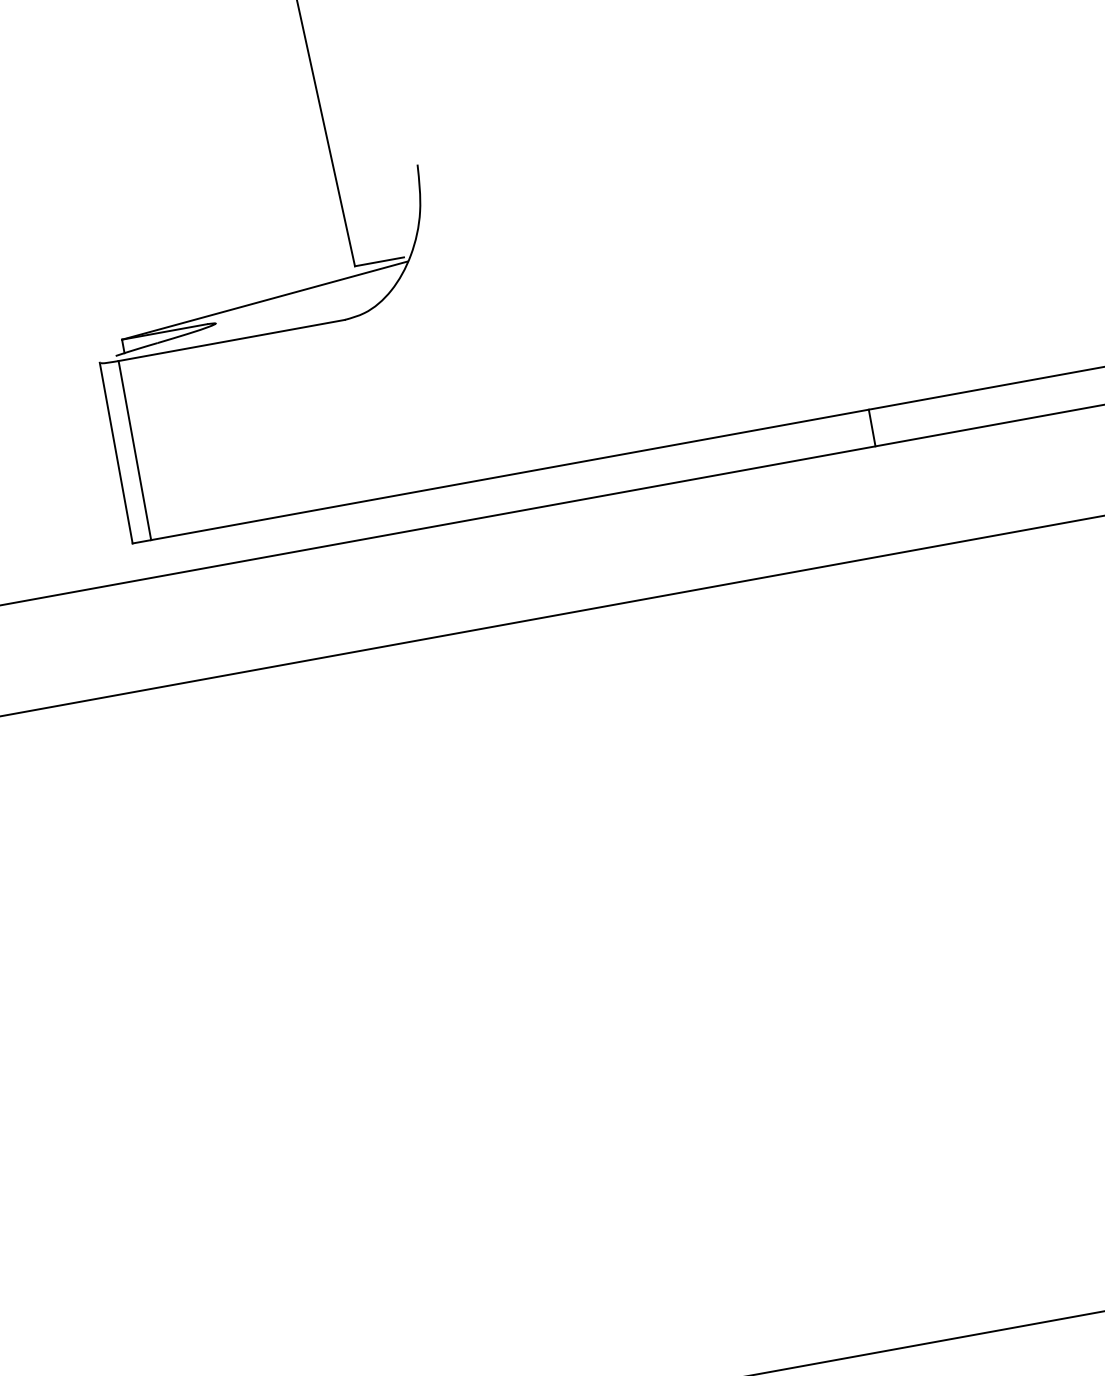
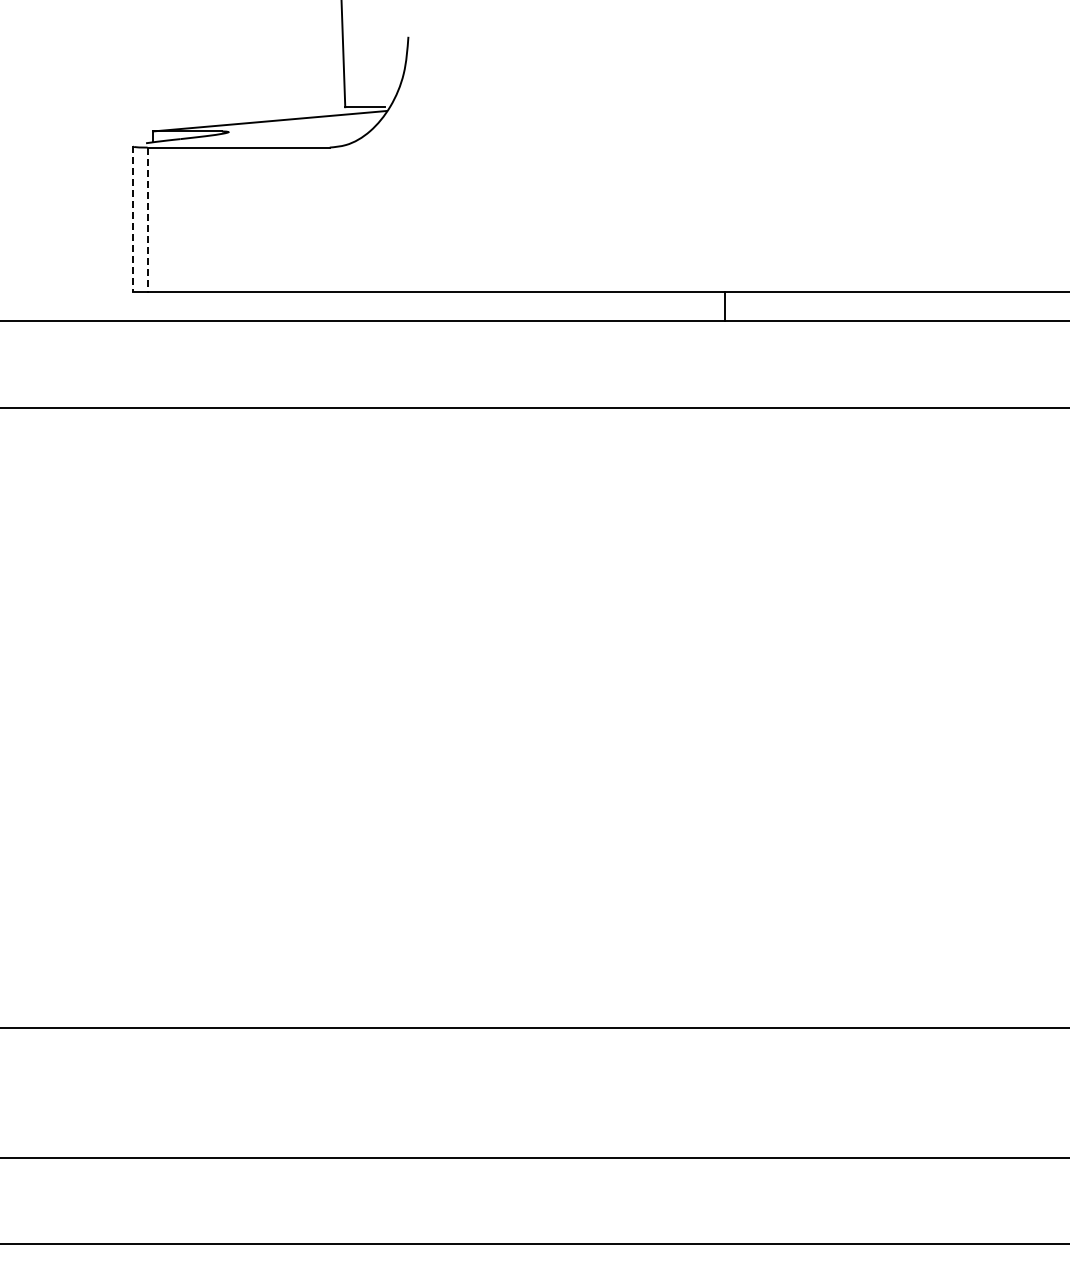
line: (134, 451) -> (147, 220), solid -> dashed
line: (116, 453) -> (132, 219), solid -> dashed

